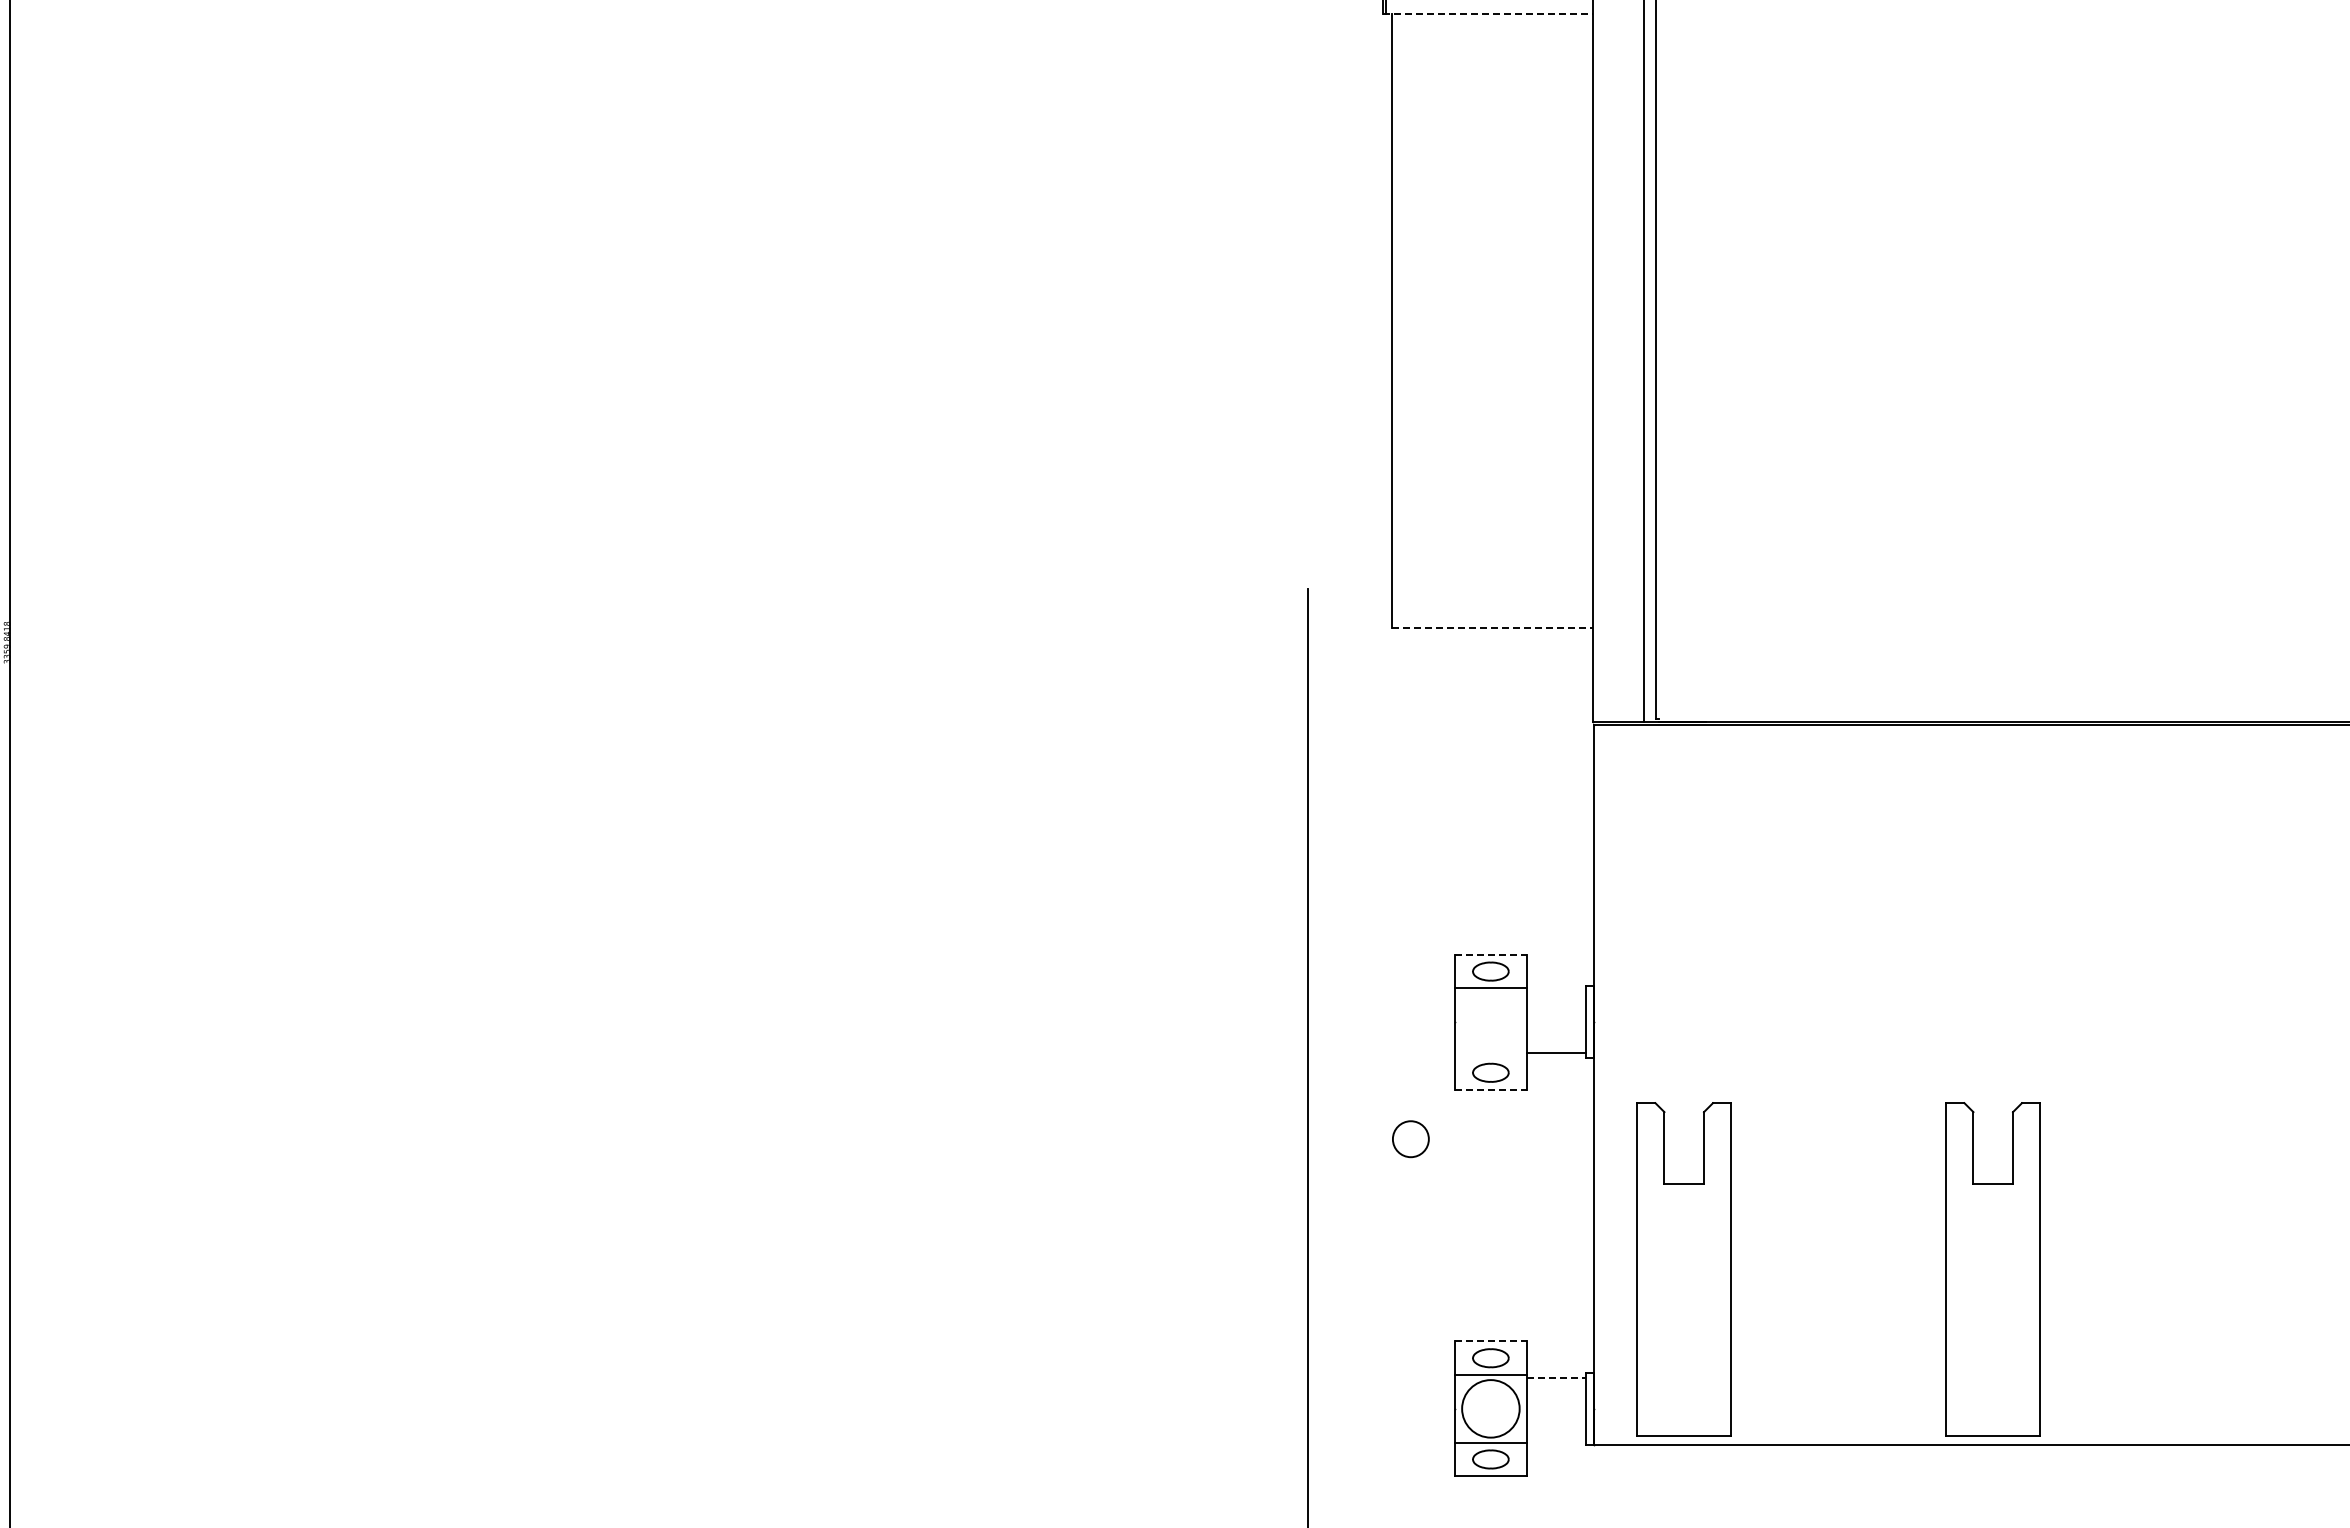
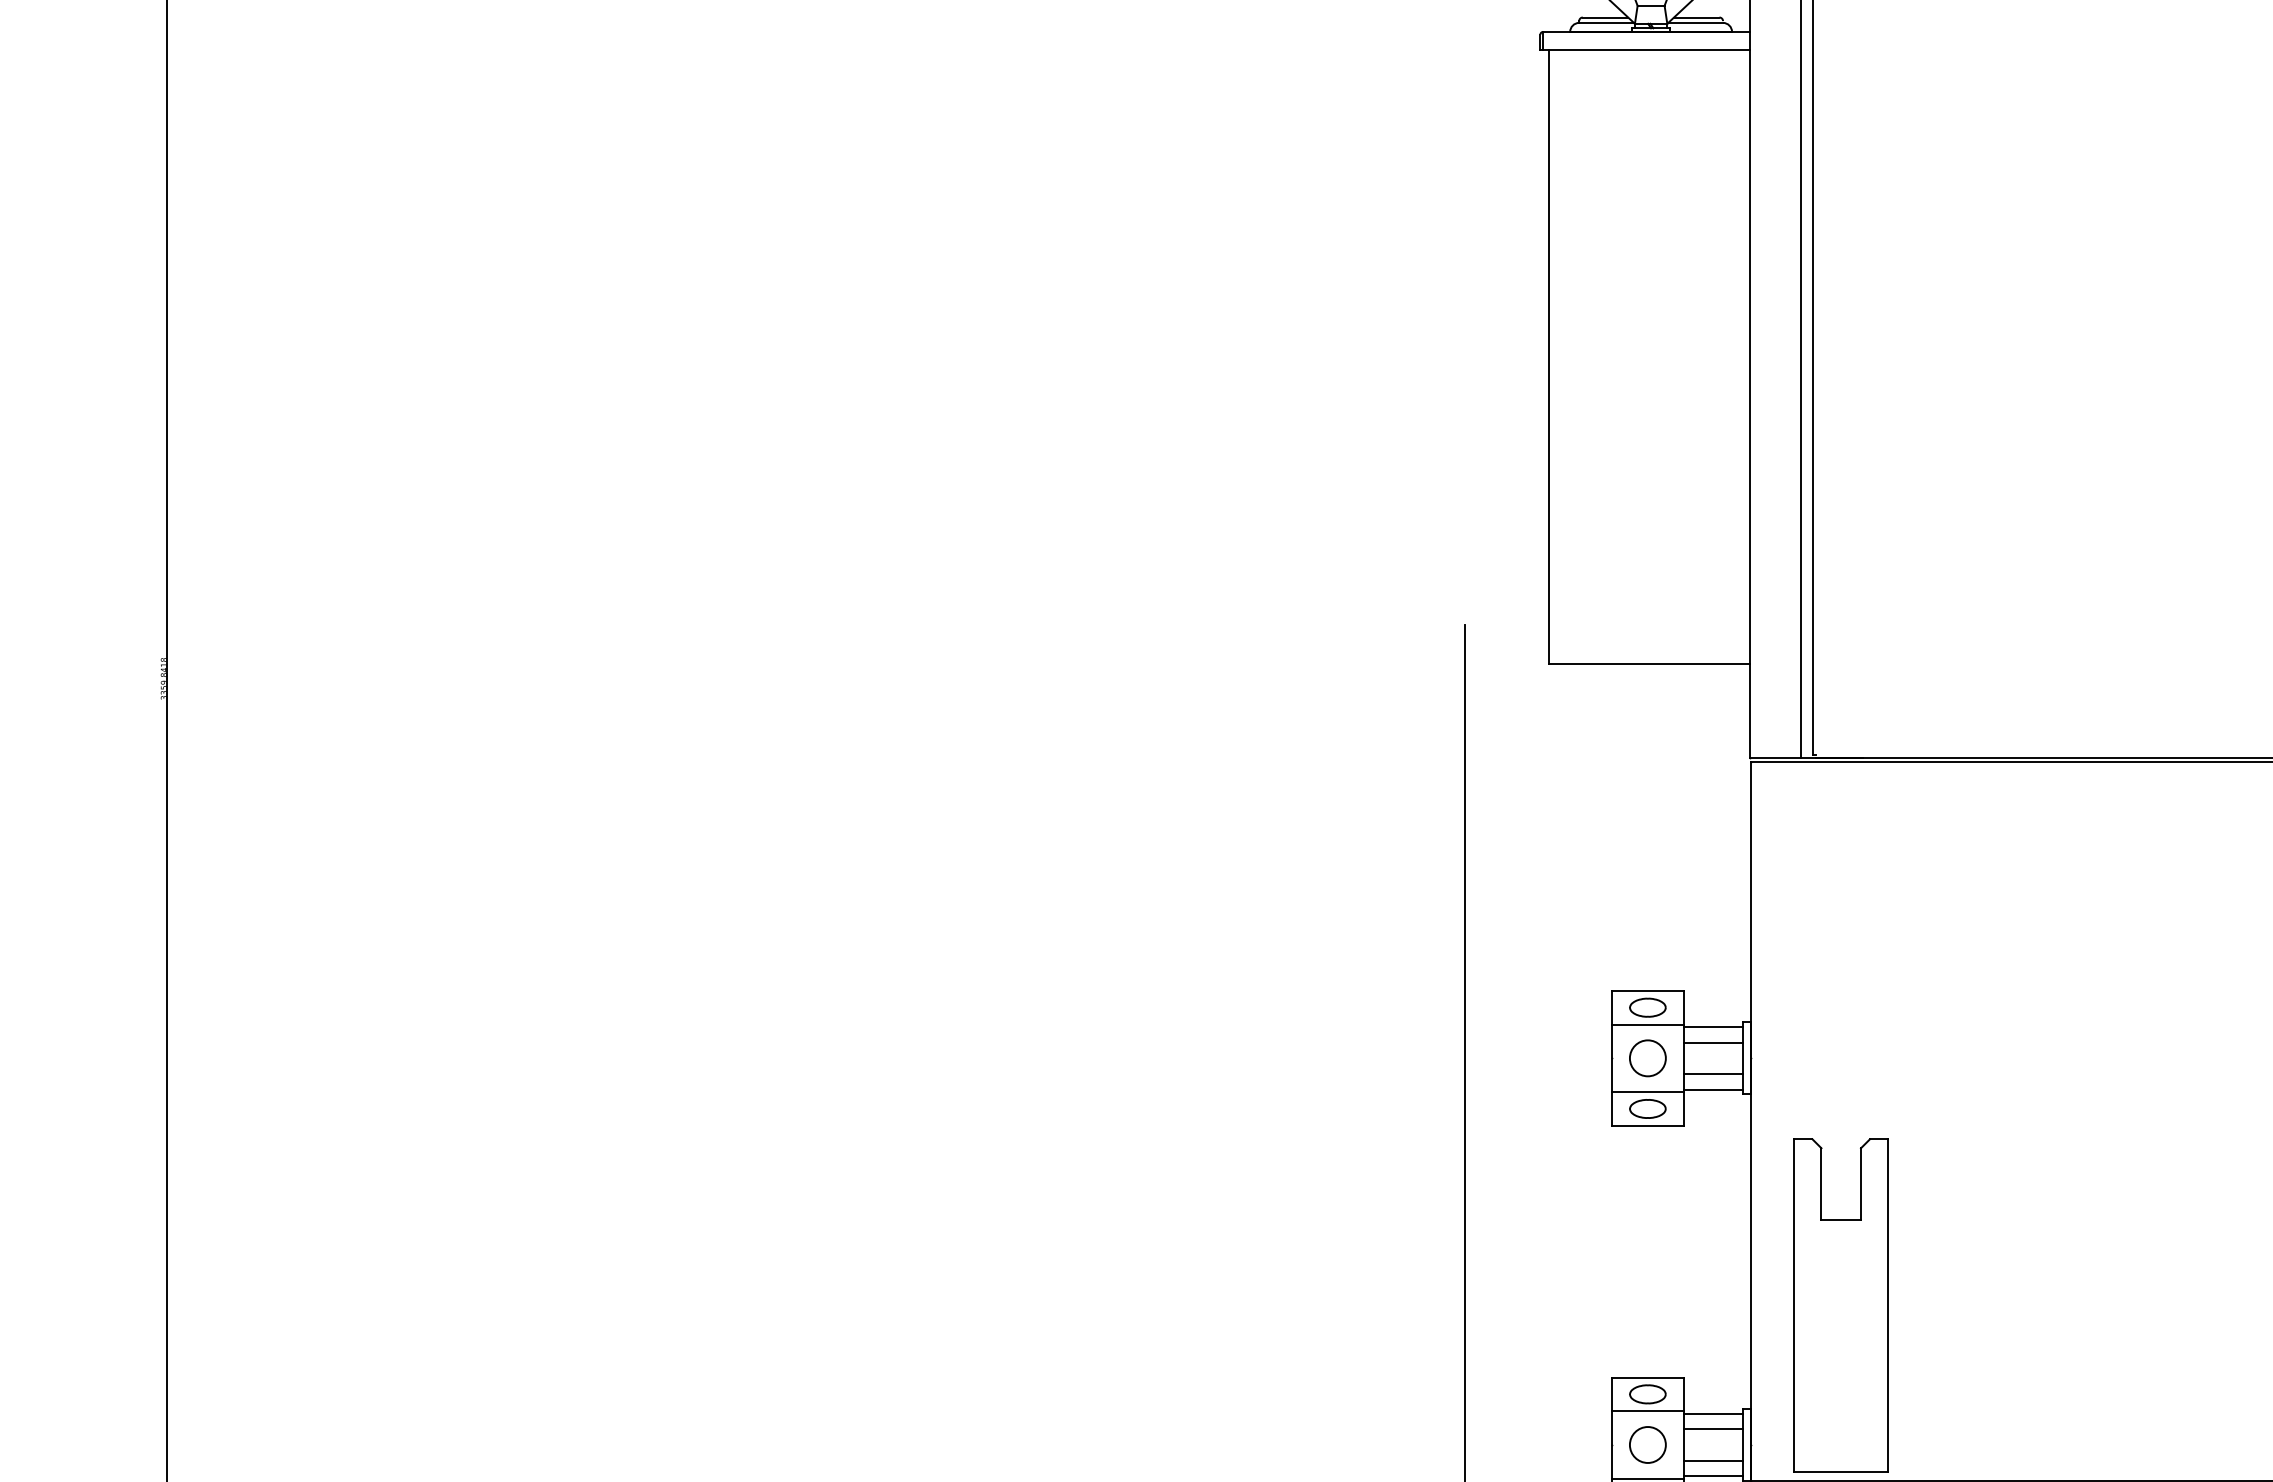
line: (1488, 13) -> (1645, 49), dashed -> solid
line: (1493, 628) -> (1650, 664), dashed -> solid
line: (1490, 954) -> (1647, 990), dashed -> solid
line: (1556, 991) -> (1713, 1027), added
line: (1556, 1006) -> (1713, 1042), added
line: (1556, 1037) -> (1713, 1073), added
line: (1490, 1055) -> (1647, 1091), added
line: (1490, 1089) -> (1647, 1125), dashed -> solid
circle: (1410, 1139) -> (1647, 1058), moved
part: (1992, 1269) -> (2149, 1305), removed
line: (1490, 1341) -> (1647, 1377), dashed -> solid
line: (1556, 1377) -> (1713, 1413), dashed -> solid
line: (1556, 1393) -> (1713, 1429), added
circle: (1490, 1408) -> (1647, 1444), size x0.62
line: (1556, 1424) -> (1713, 1460), added
line: (1556, 1440) -> (1713, 1476), added

